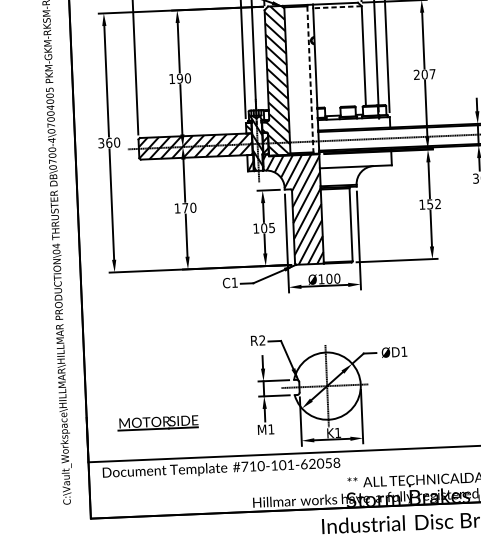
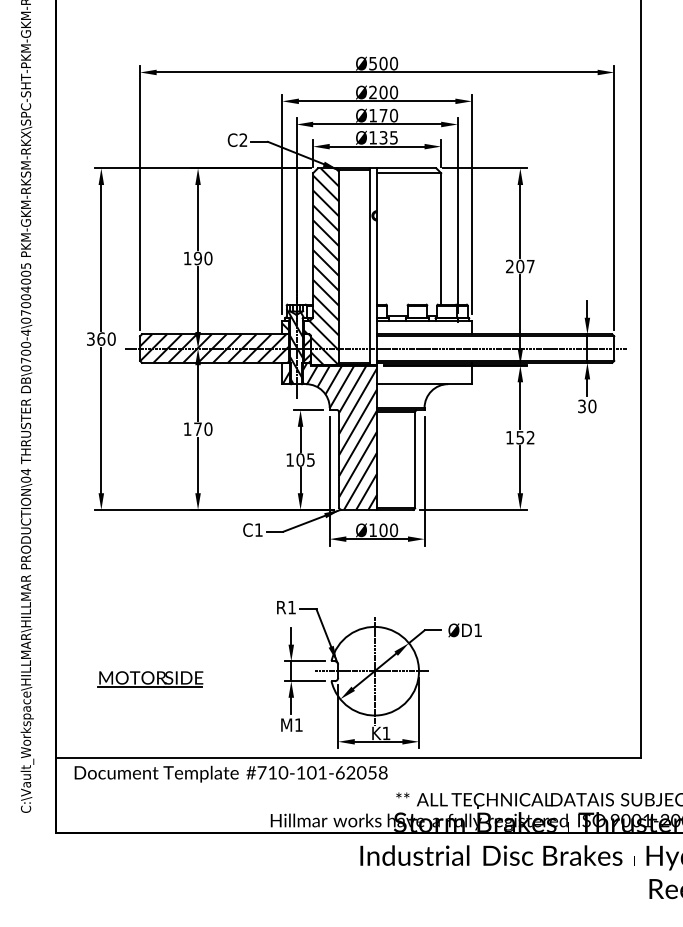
line: (336, 7) -> (408, 173), dashed -> solid
line: (310, 80) -> (369, 267), dashed -> solid
text: (262, 340) -> (291, 607), R2 -> R1
part: (158, 423) -> (150, 679), moved

